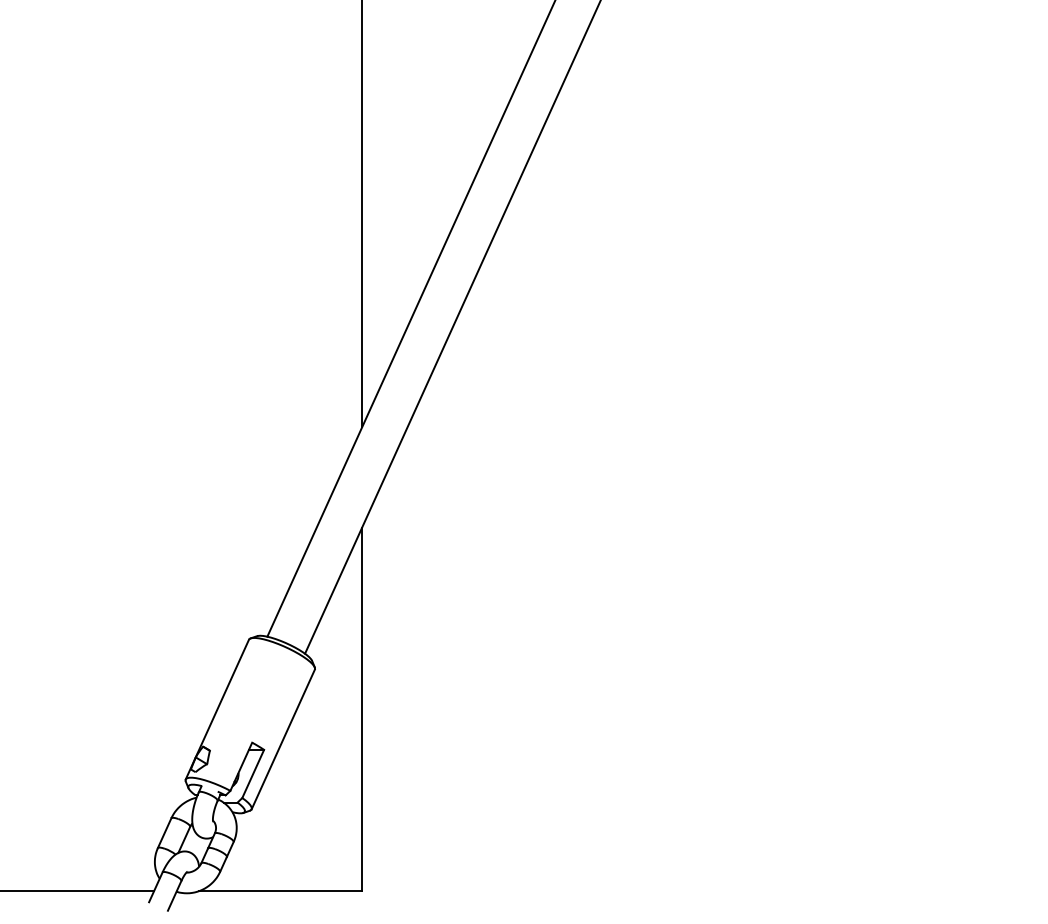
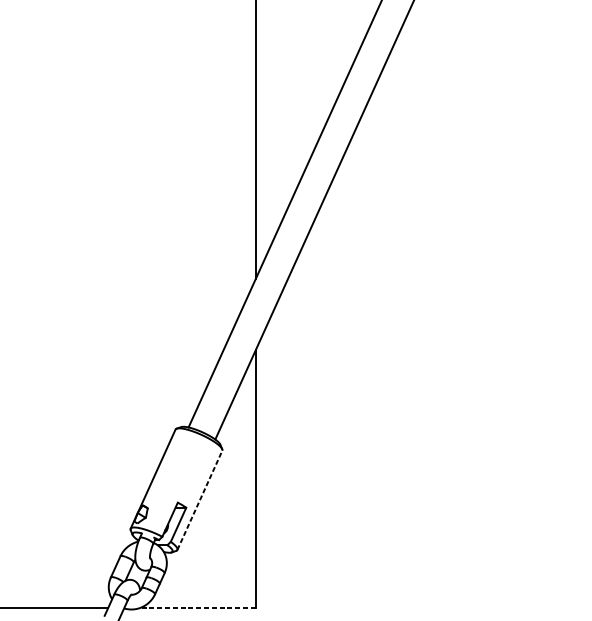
line: (283, 739) -> (200, 500), solid -> dashed
line: (280, 891) -> (197, 608), solid -> dashed

